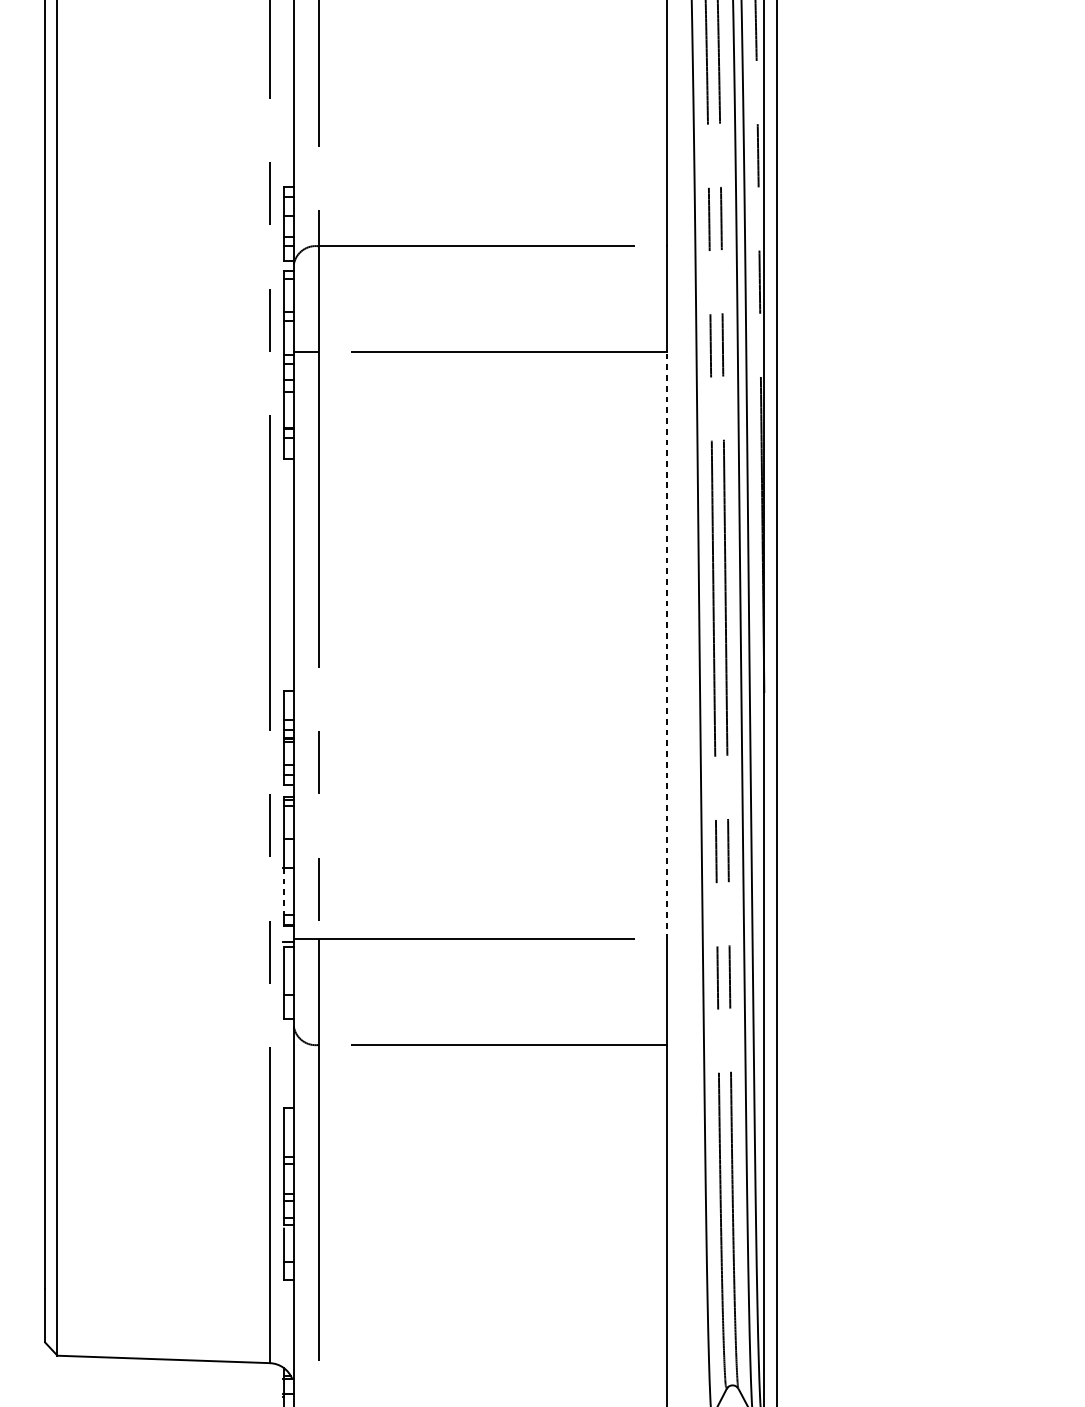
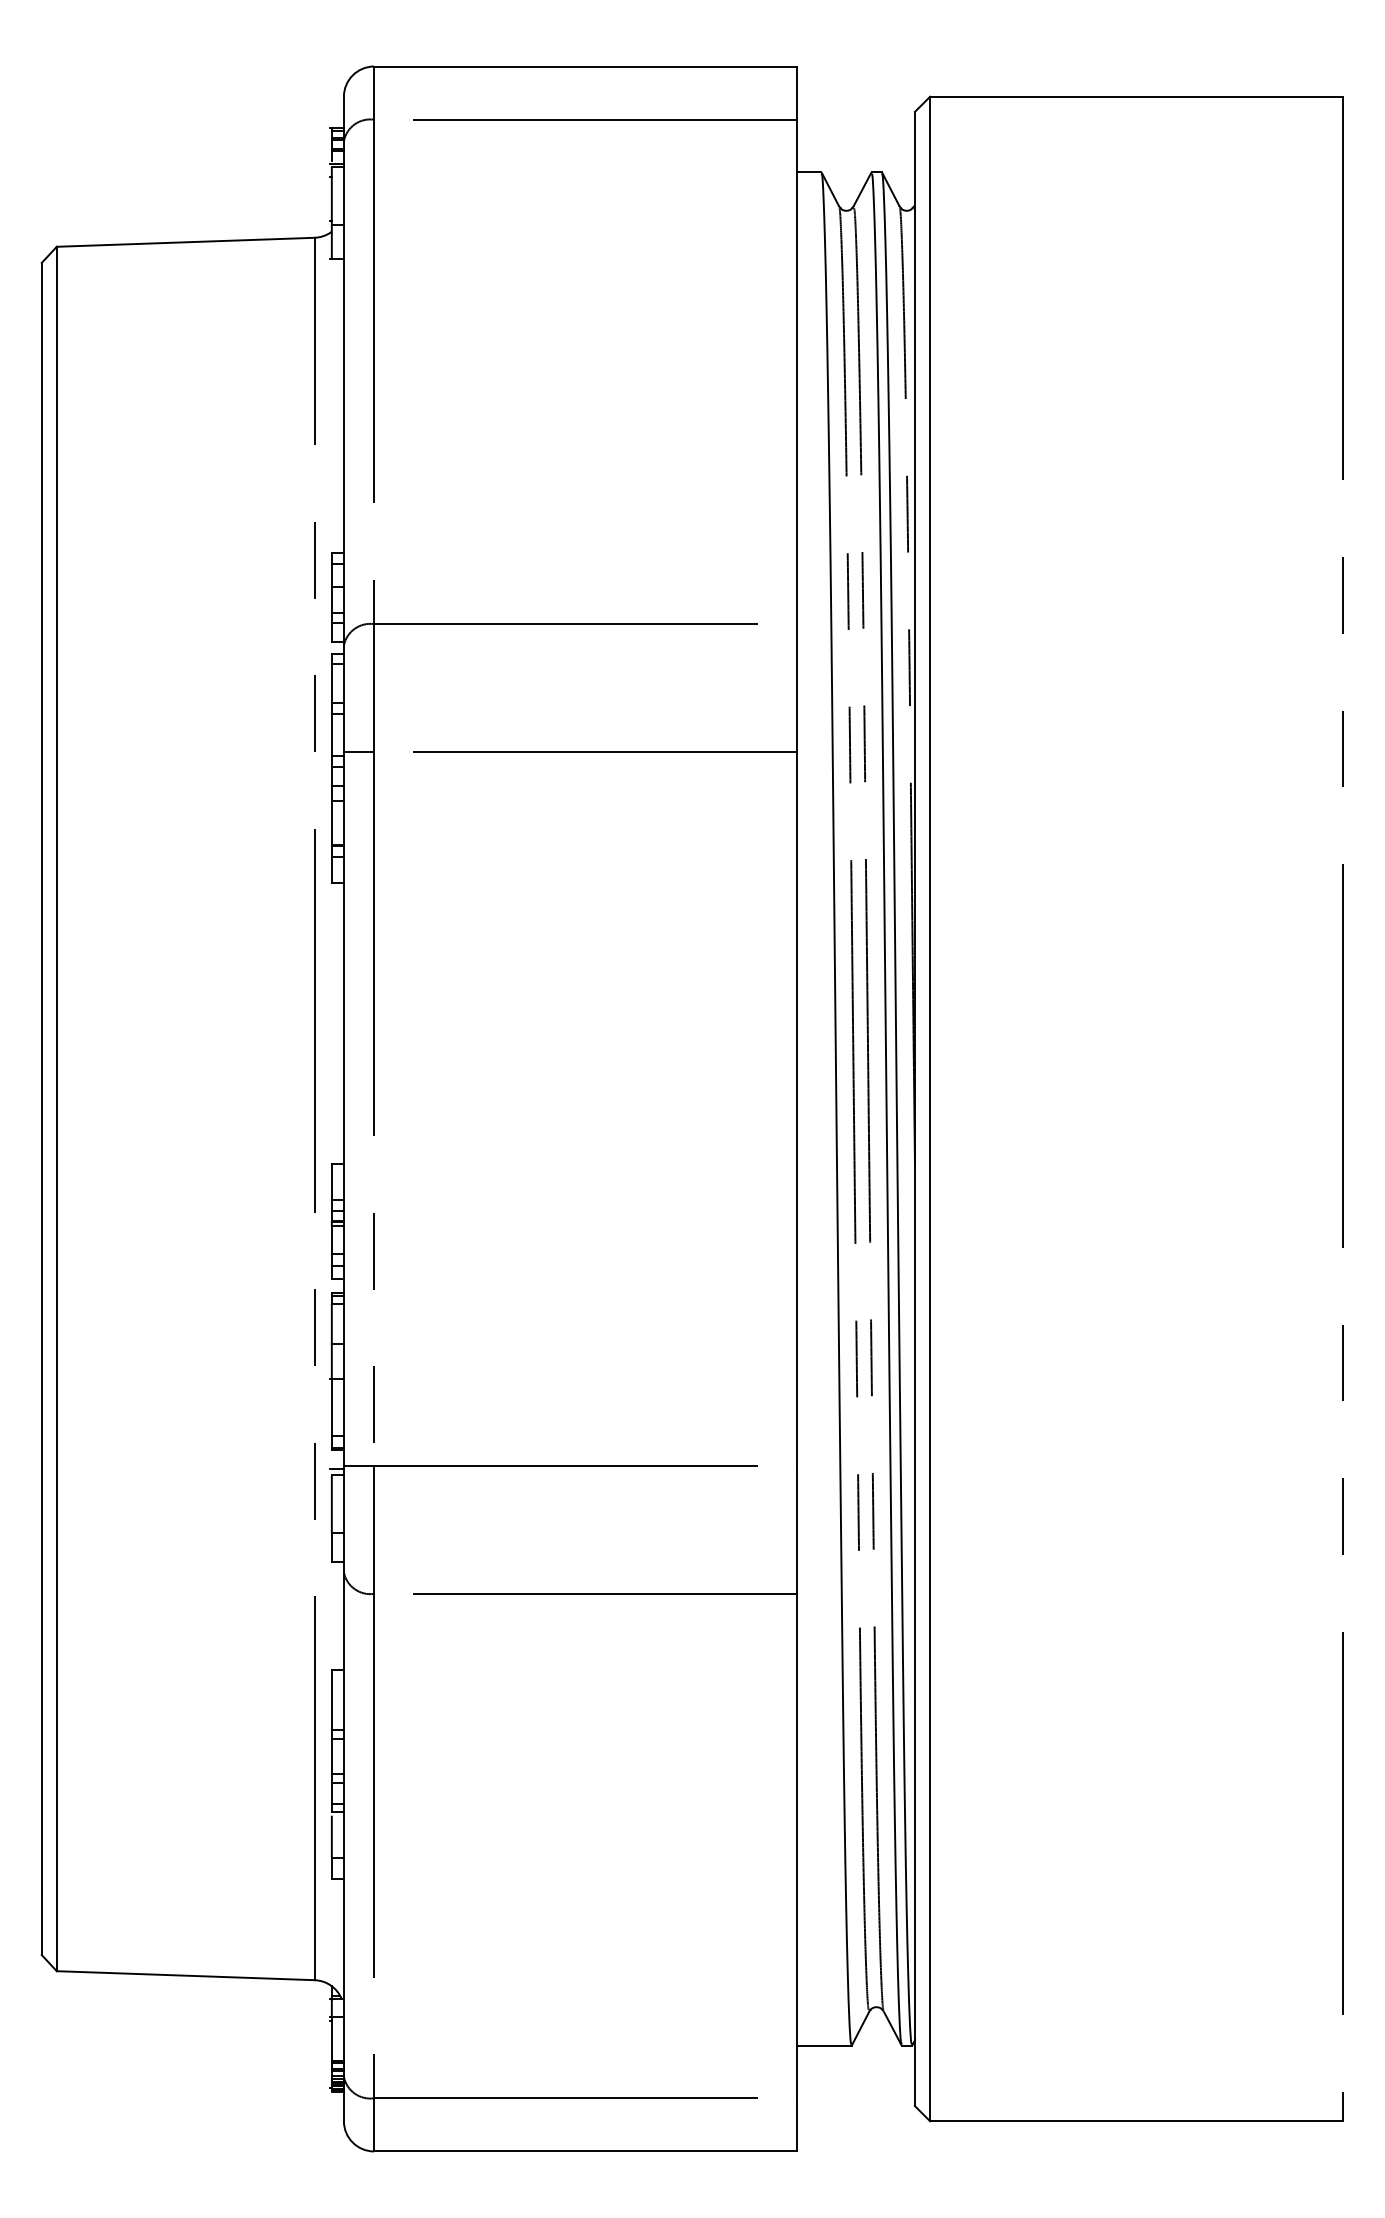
line: (667, 646) -> (797, 1109), dashed -> solid
line: (283, 891) -> (331, 1407), dashed -> solid

